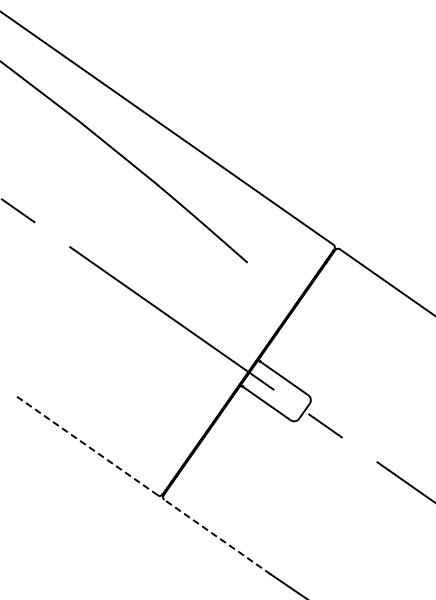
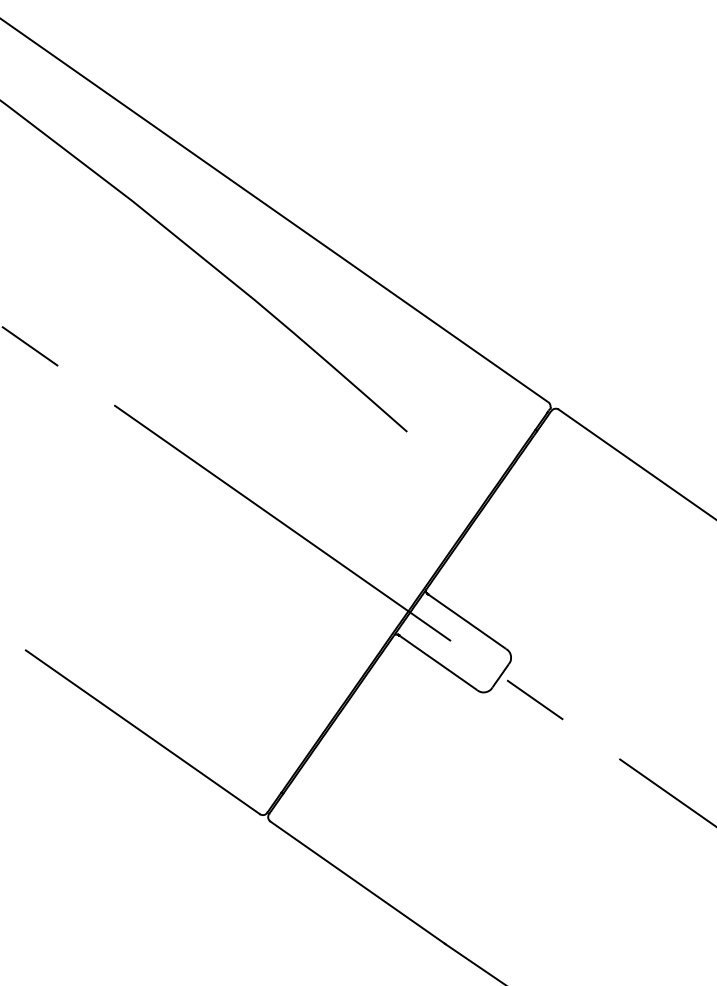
line: (86, 445) -> (142, 732), dashed -> solid
line: (217, 536) -> (357, 881), dashed -> solid

